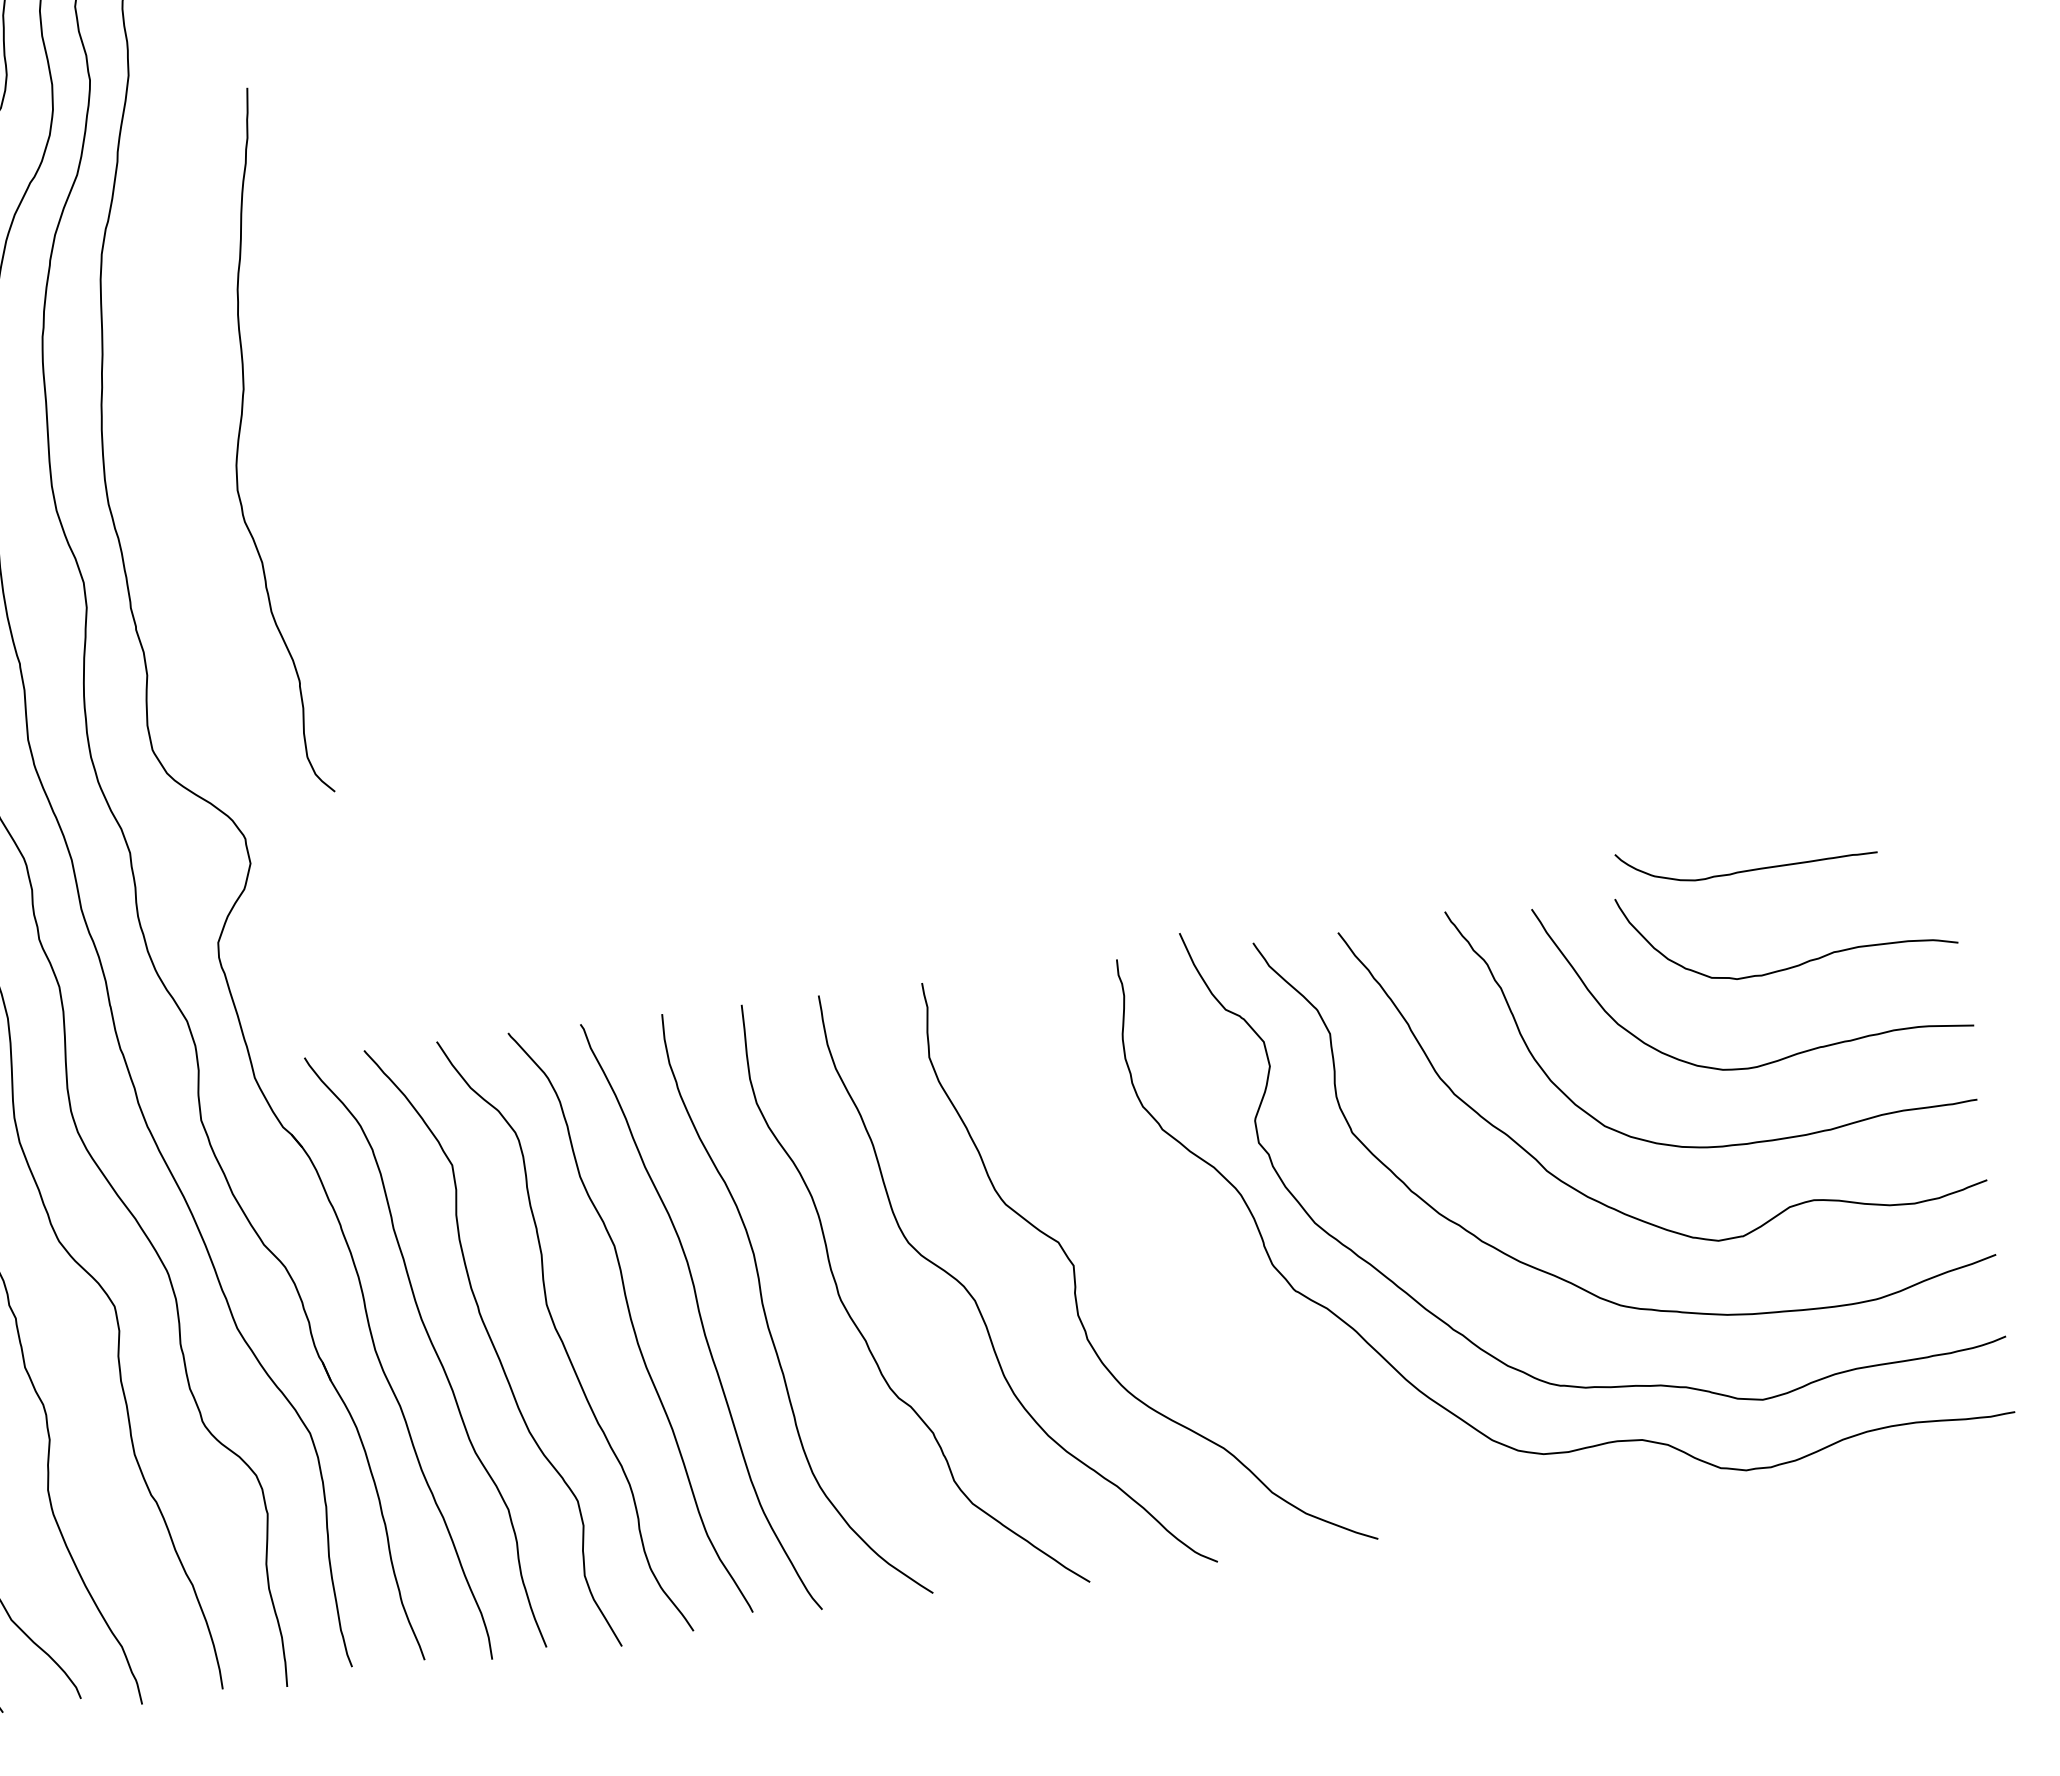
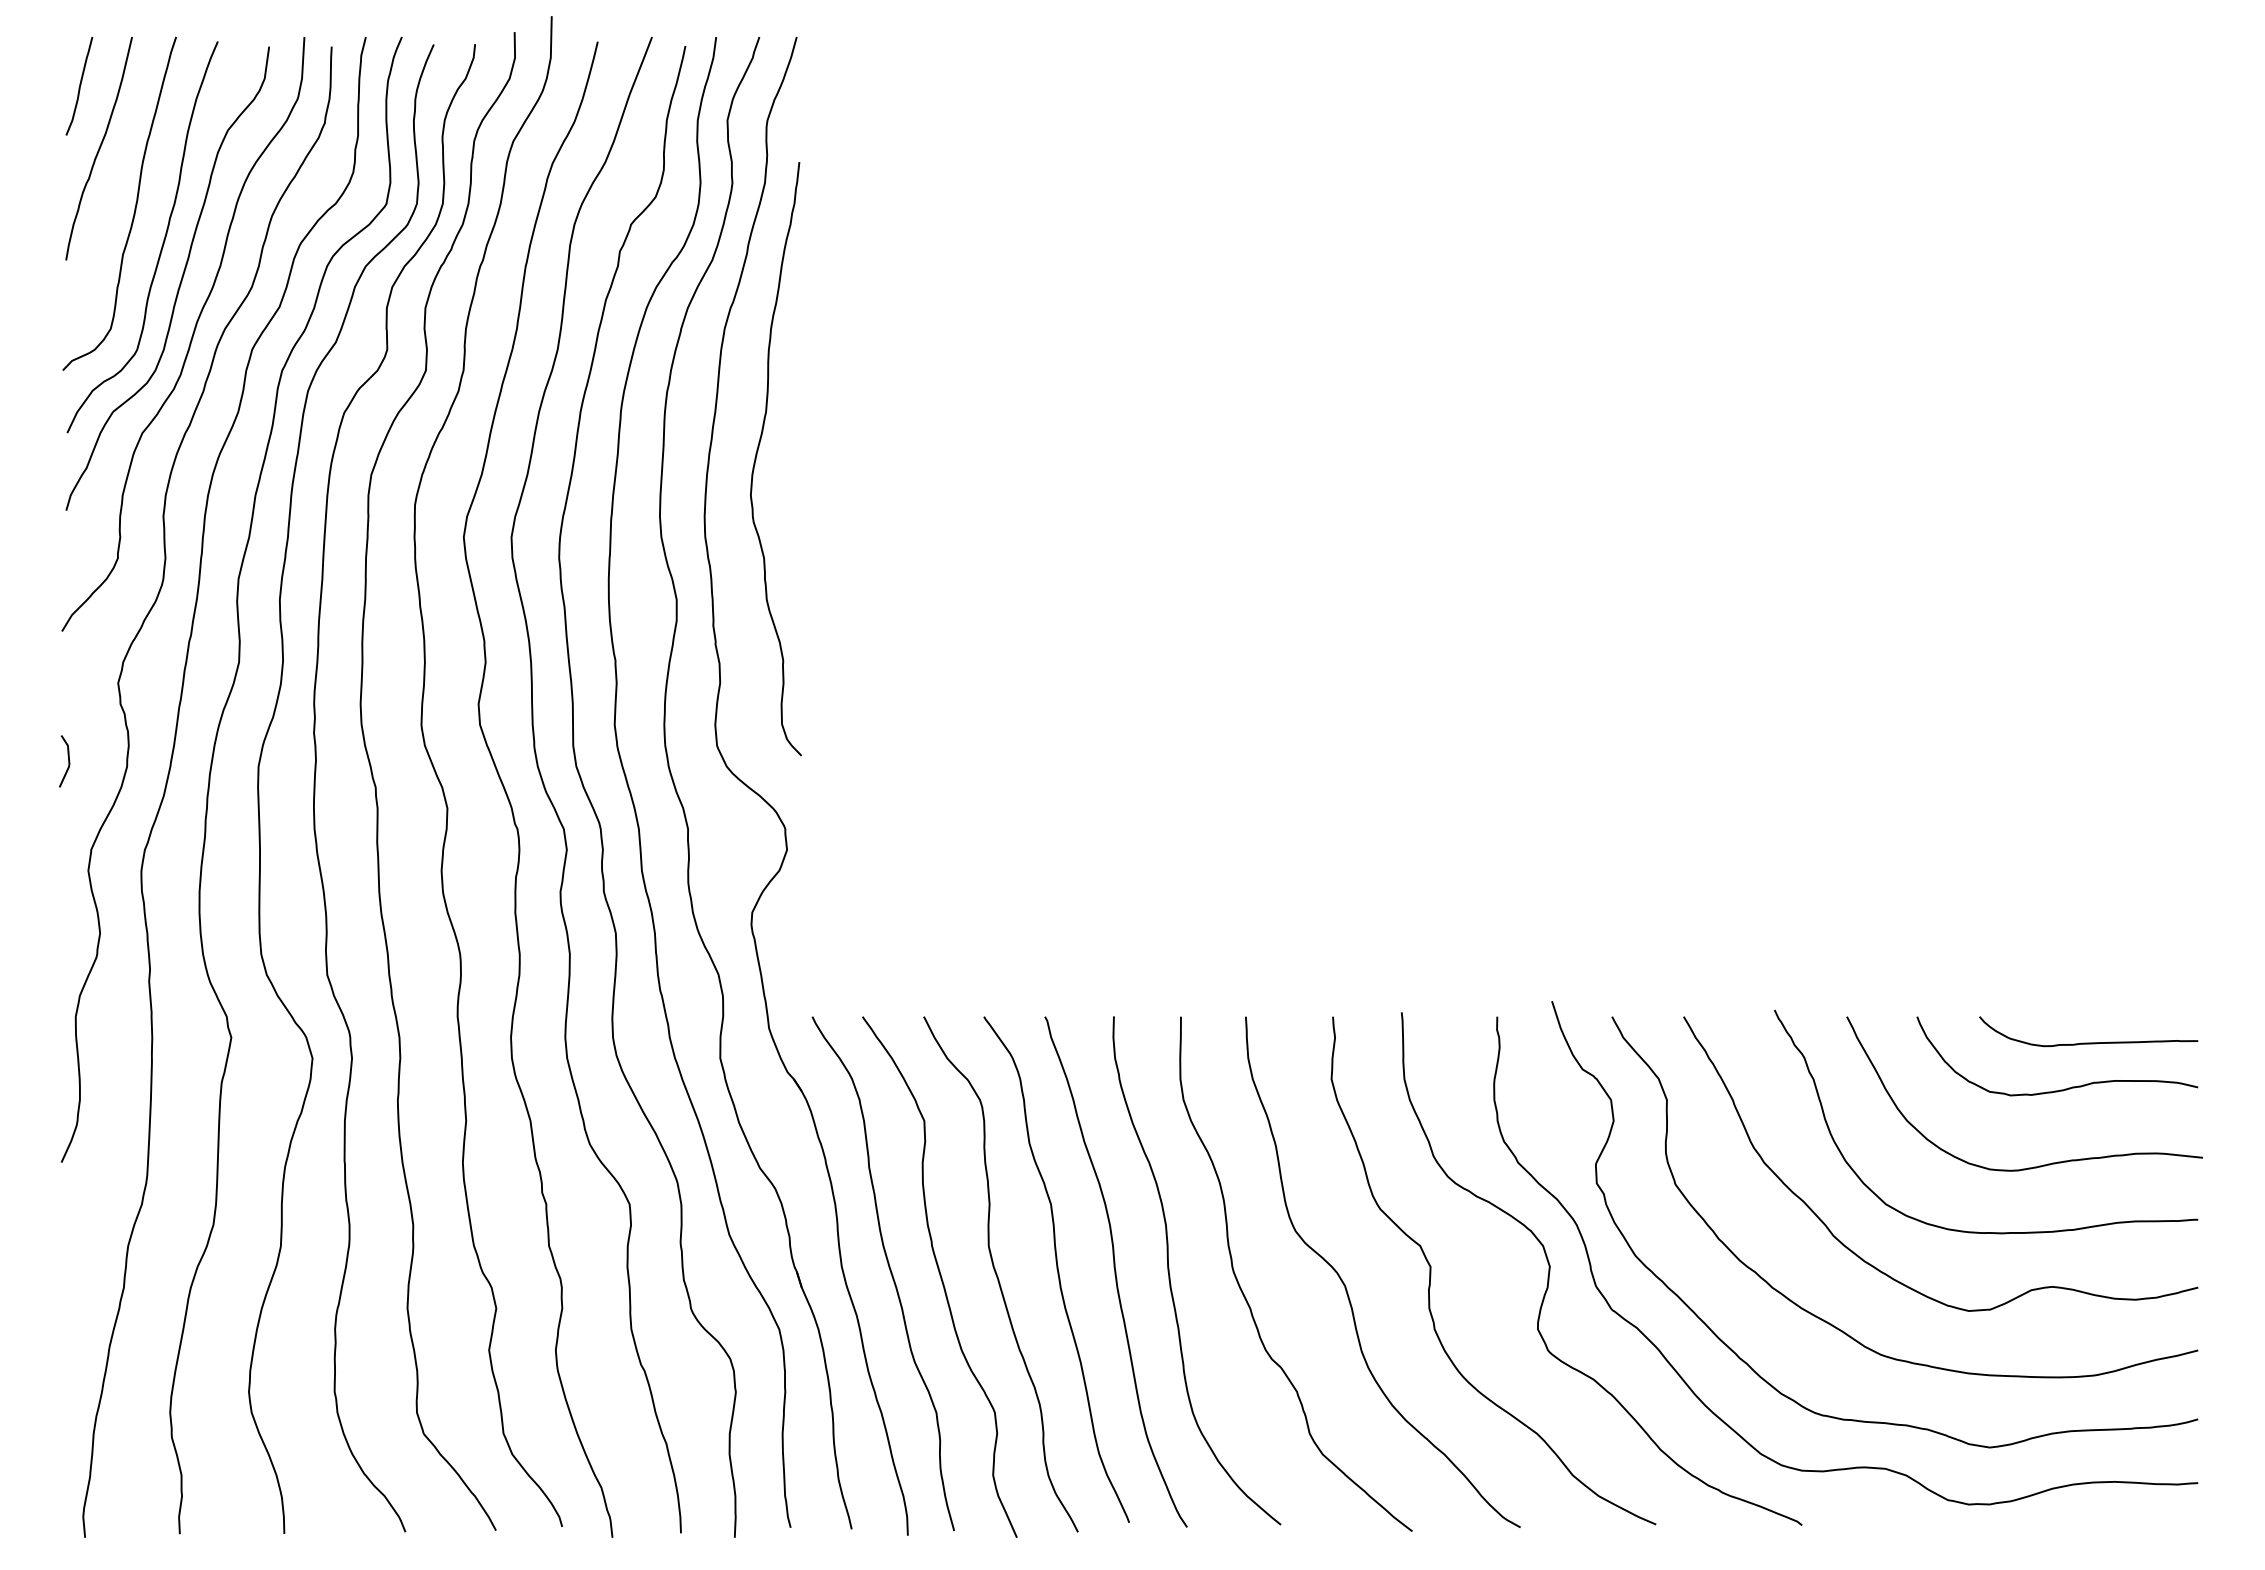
curve: (239, 441) -> (757, 455), moved
curve: (1747, 869) -> (2088, 1042), moved
curve: (1216, 1250) -> (1550, 1268), added

